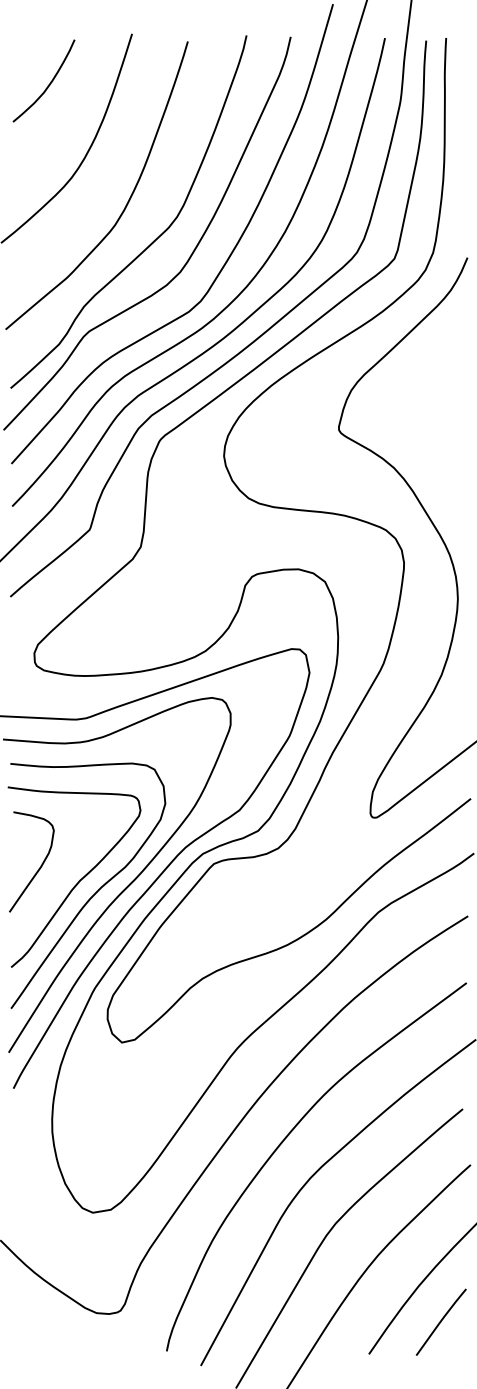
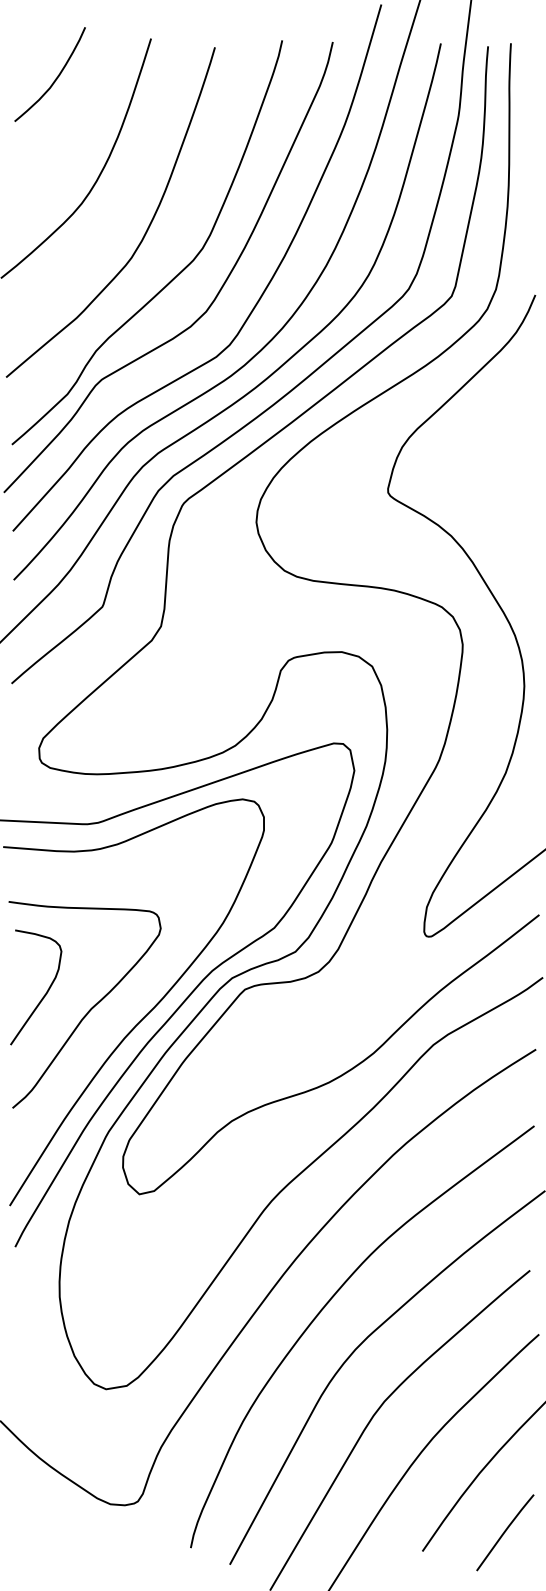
curve: (48, 84) -> (55, 78), moved
curve: (94, 892) -> (108, 1022), removed
curve: (441, 1322) -> (505, 1532), moved

